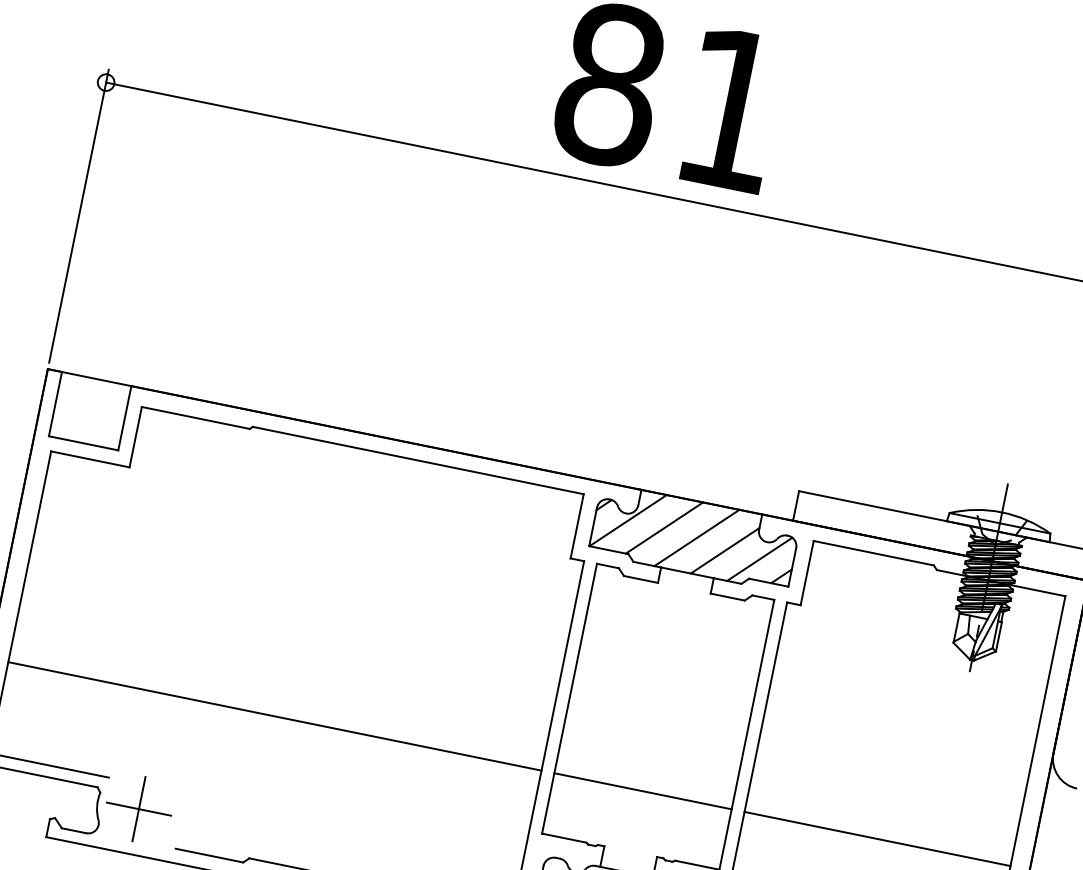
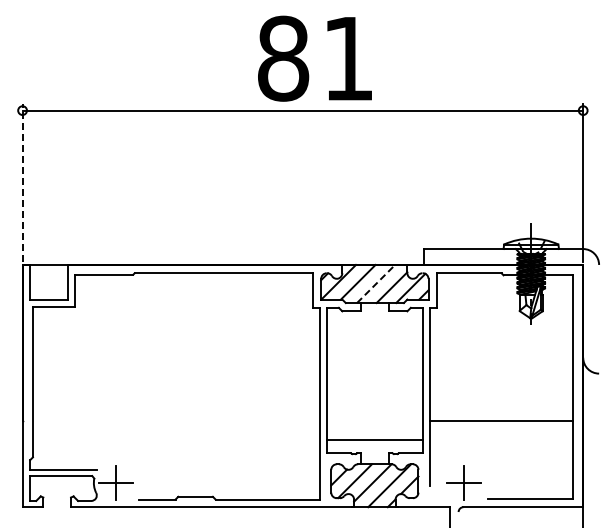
line: (78, 216) -> (22, 182), solid -> dashed
line: (697, 539) -> (376, 284), solid -> dashed
line: (274, 716) -> (176, 420), removed
line: (642, 790) -> (374, 439), moved

